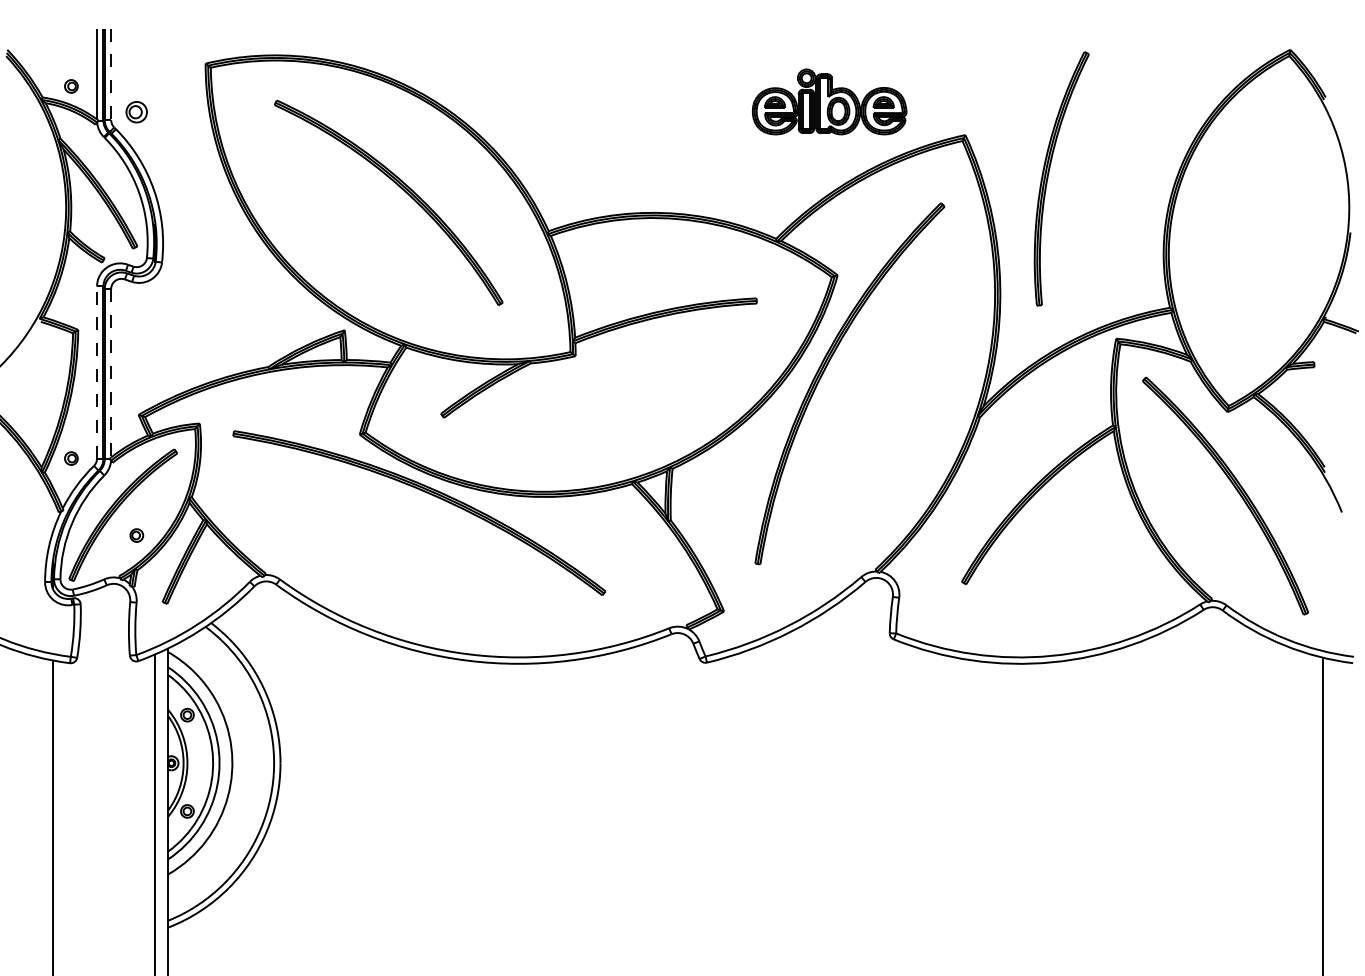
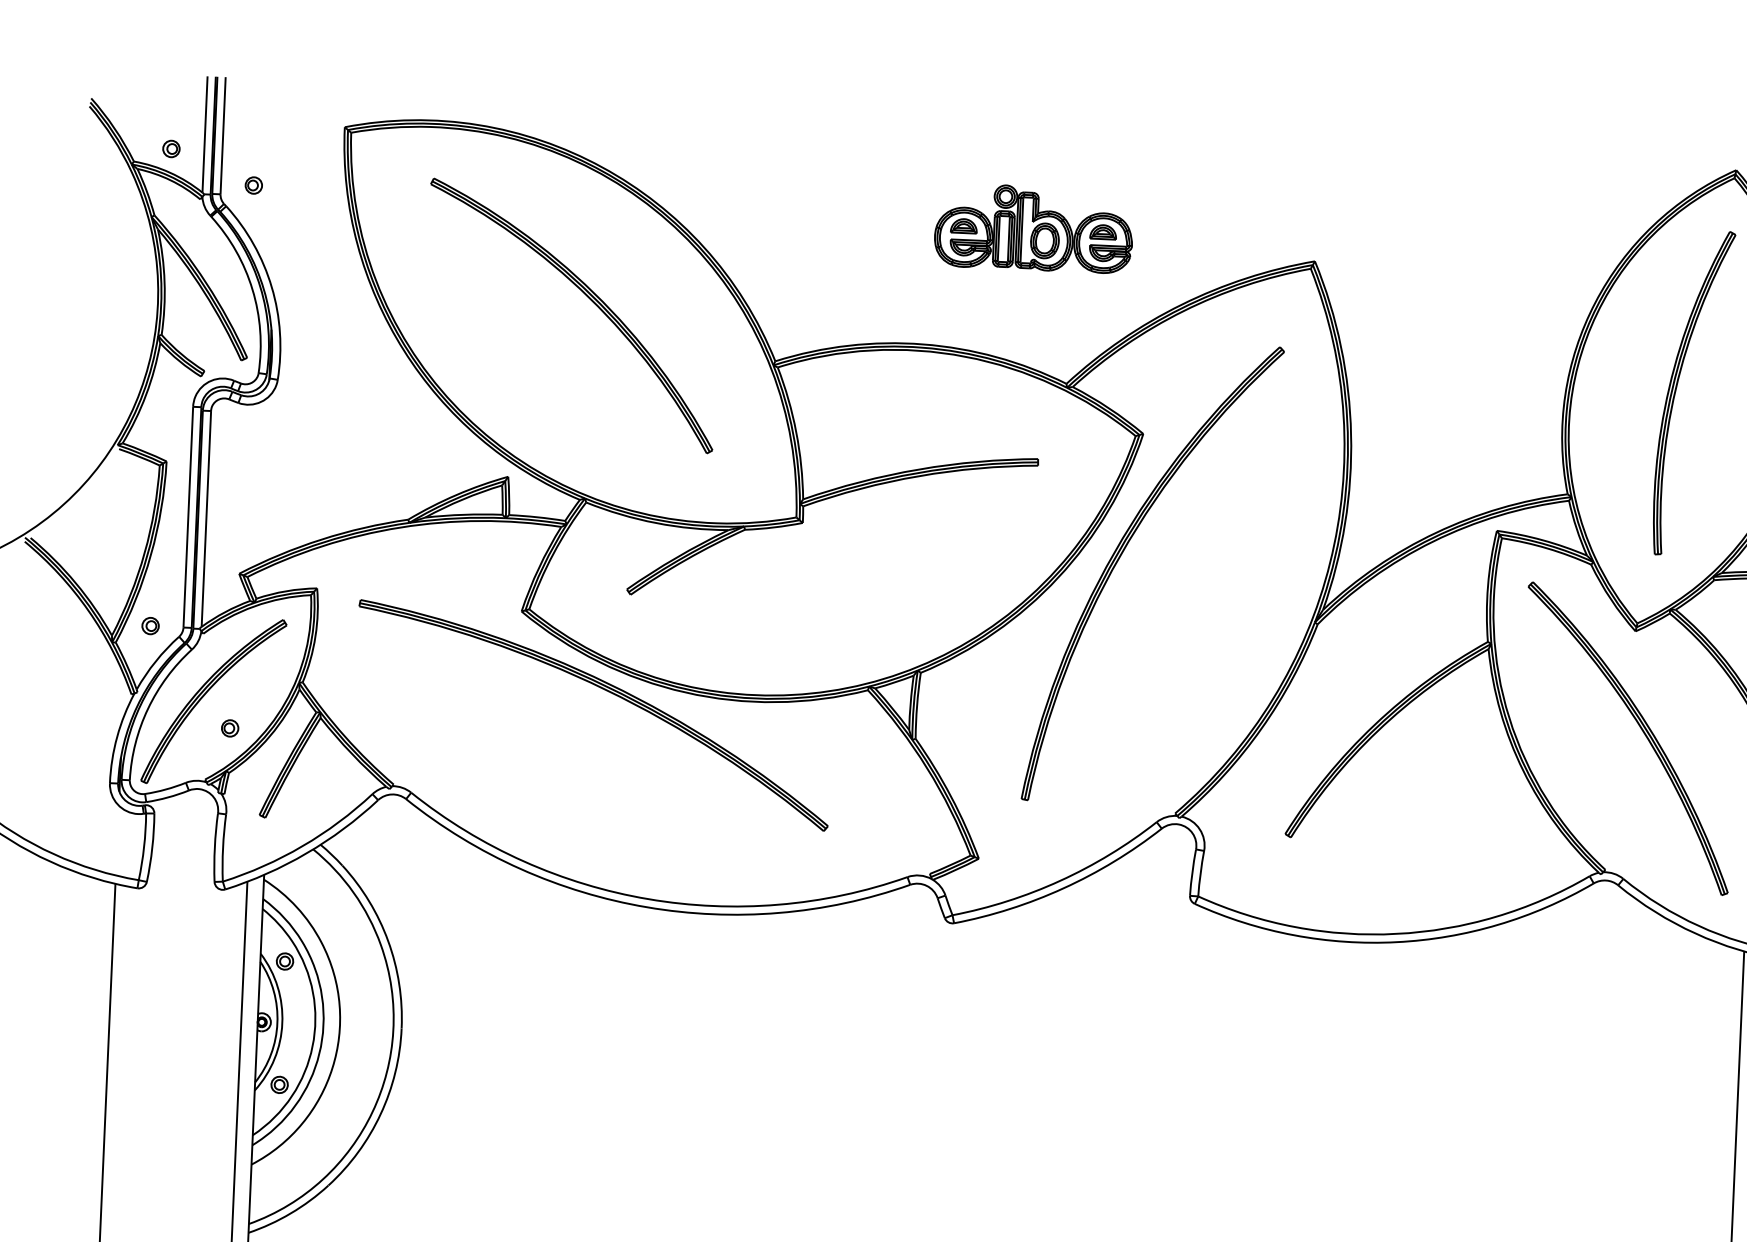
line: (111, 74) -> (223, 135), dashed -> solid
part: (829, 101) -> (1033, 227), moved
part: (136, 111) -> (253, 184), size x0.62
part: (1049, 173) -> (1678, 385), moved
line: (97, 372) -> (188, 517), dashed -> solid
line: (111, 373) -> (206, 519), dashed -> solid

